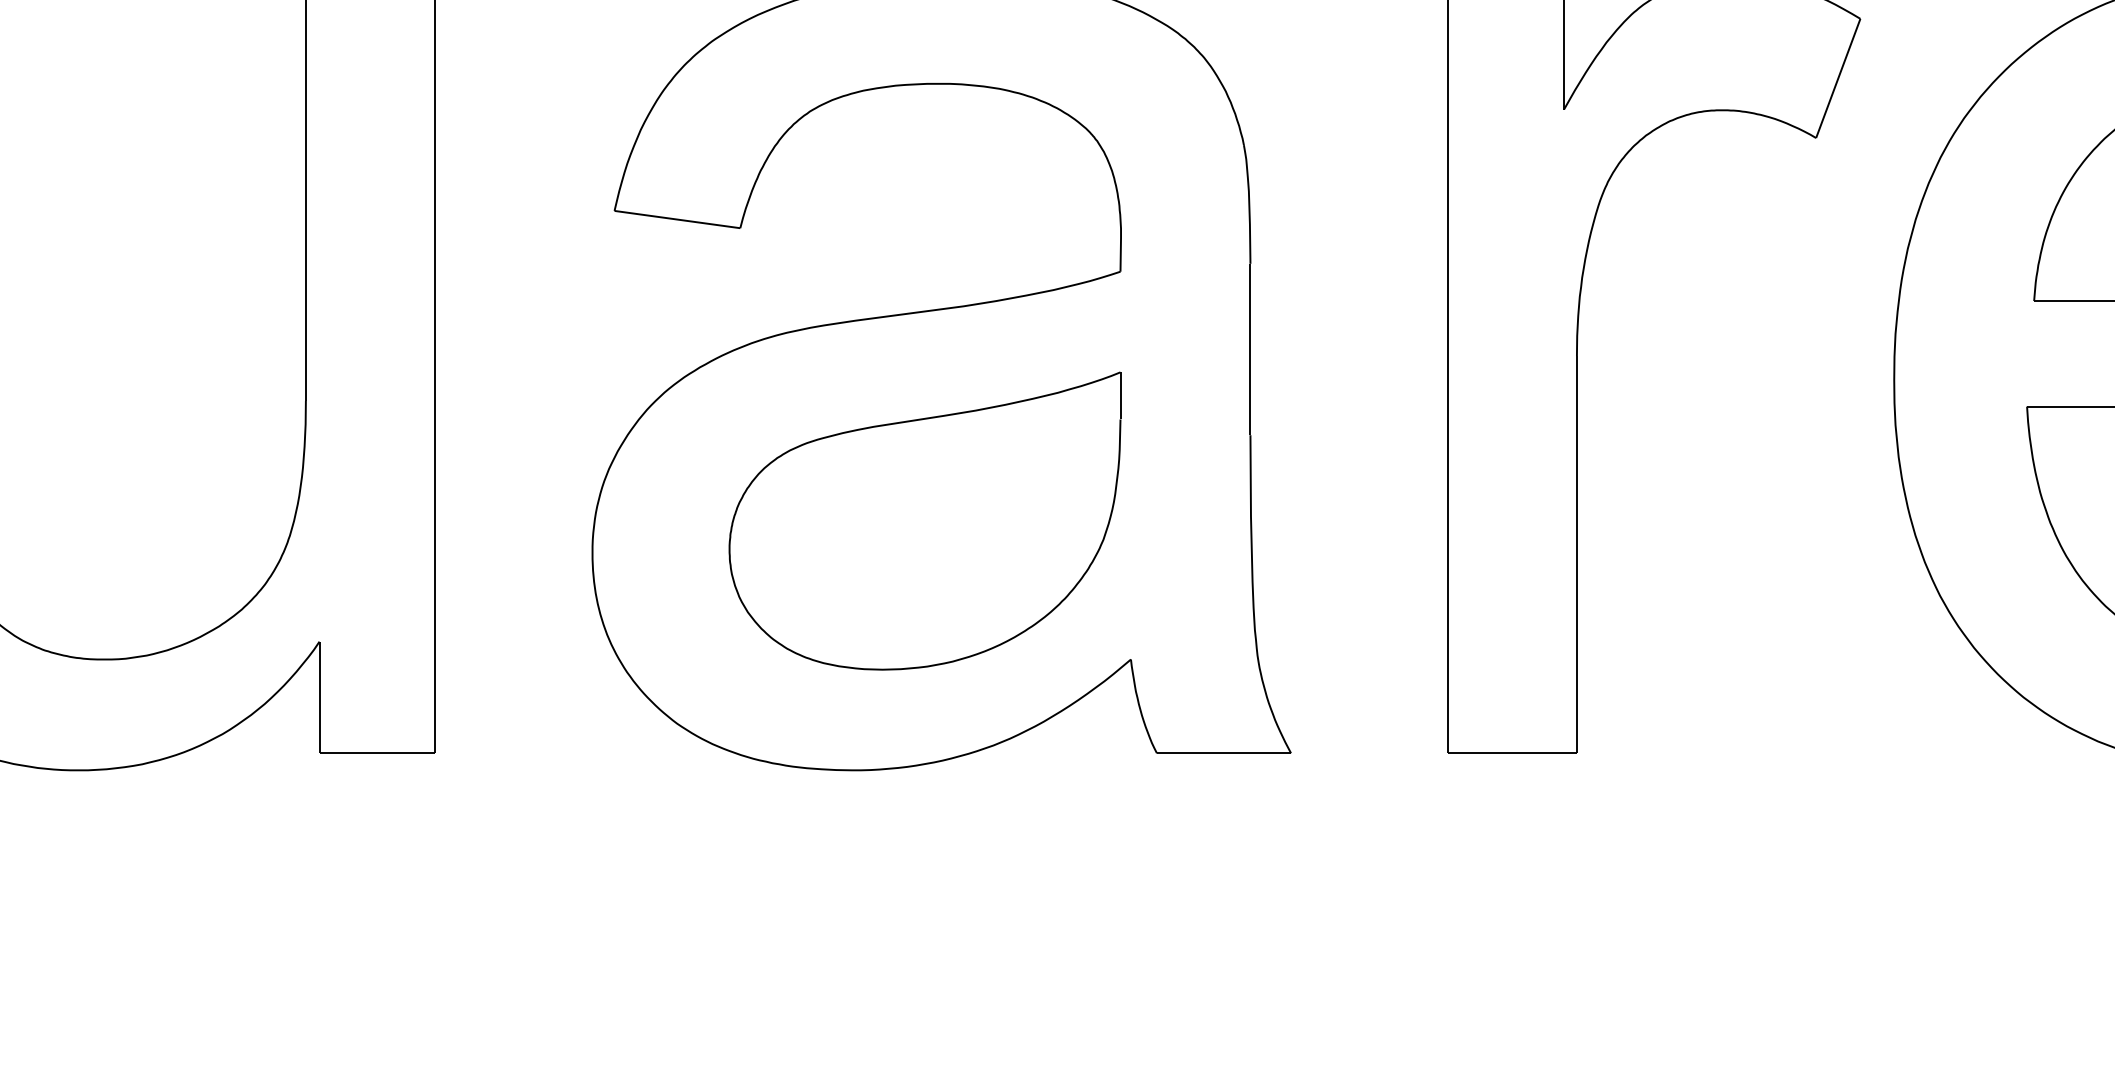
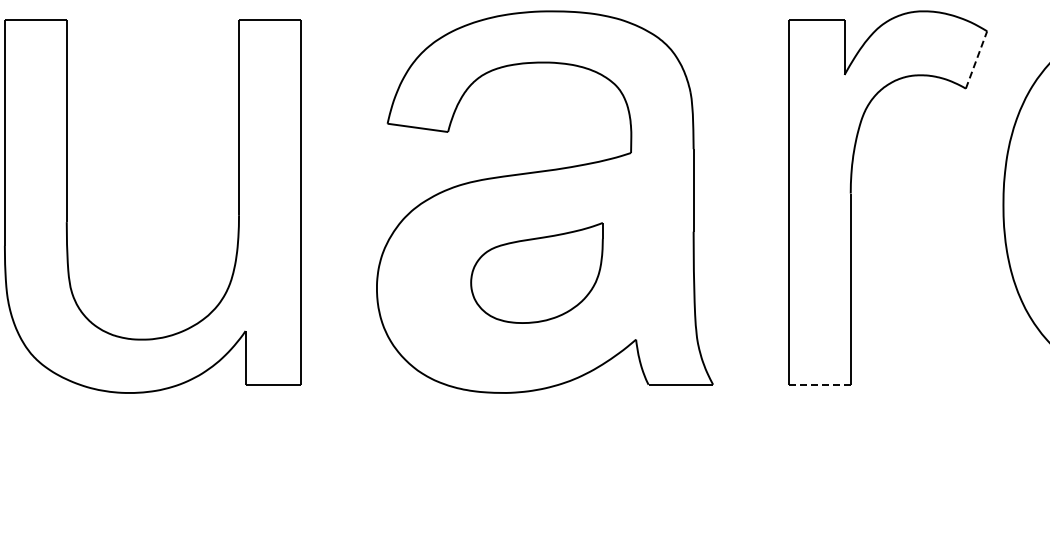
line: (1838, 79) -> (976, 60), solid -> dashed
part: (923, 520) -> (536, 272), size x0.7
line: (1511, 752) -> (819, 384), solid -> dashed

